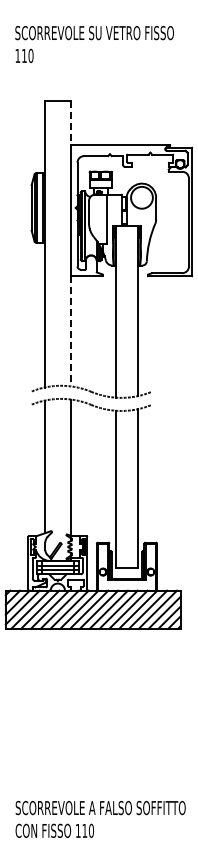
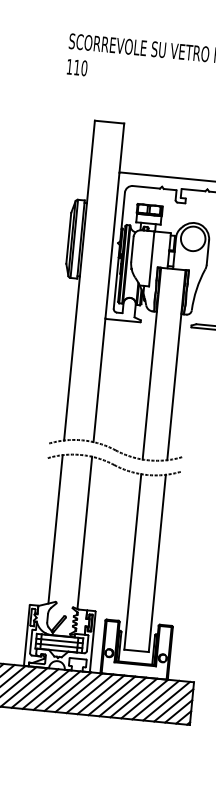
line: (70, 124) -> (121, 149), dashed -> solid
line: (70, 331) -> (98, 380), dashed -> solid

